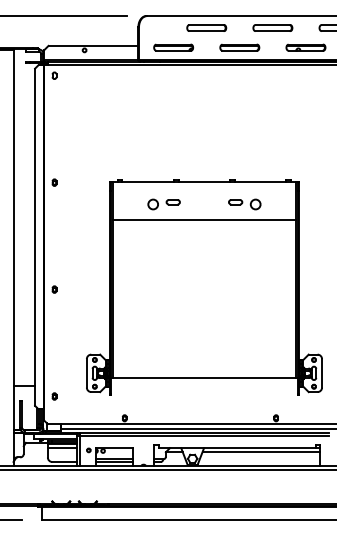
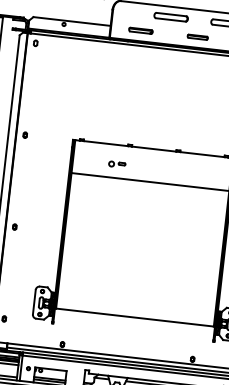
part: (173, 47) -> (140, 30), size x0.7
part: (239, 47) -> (197, 37), size x0.6
part: (163, 204) -> (116, 164), size x0.6
part: (244, 204) -> (186, 172), removed

